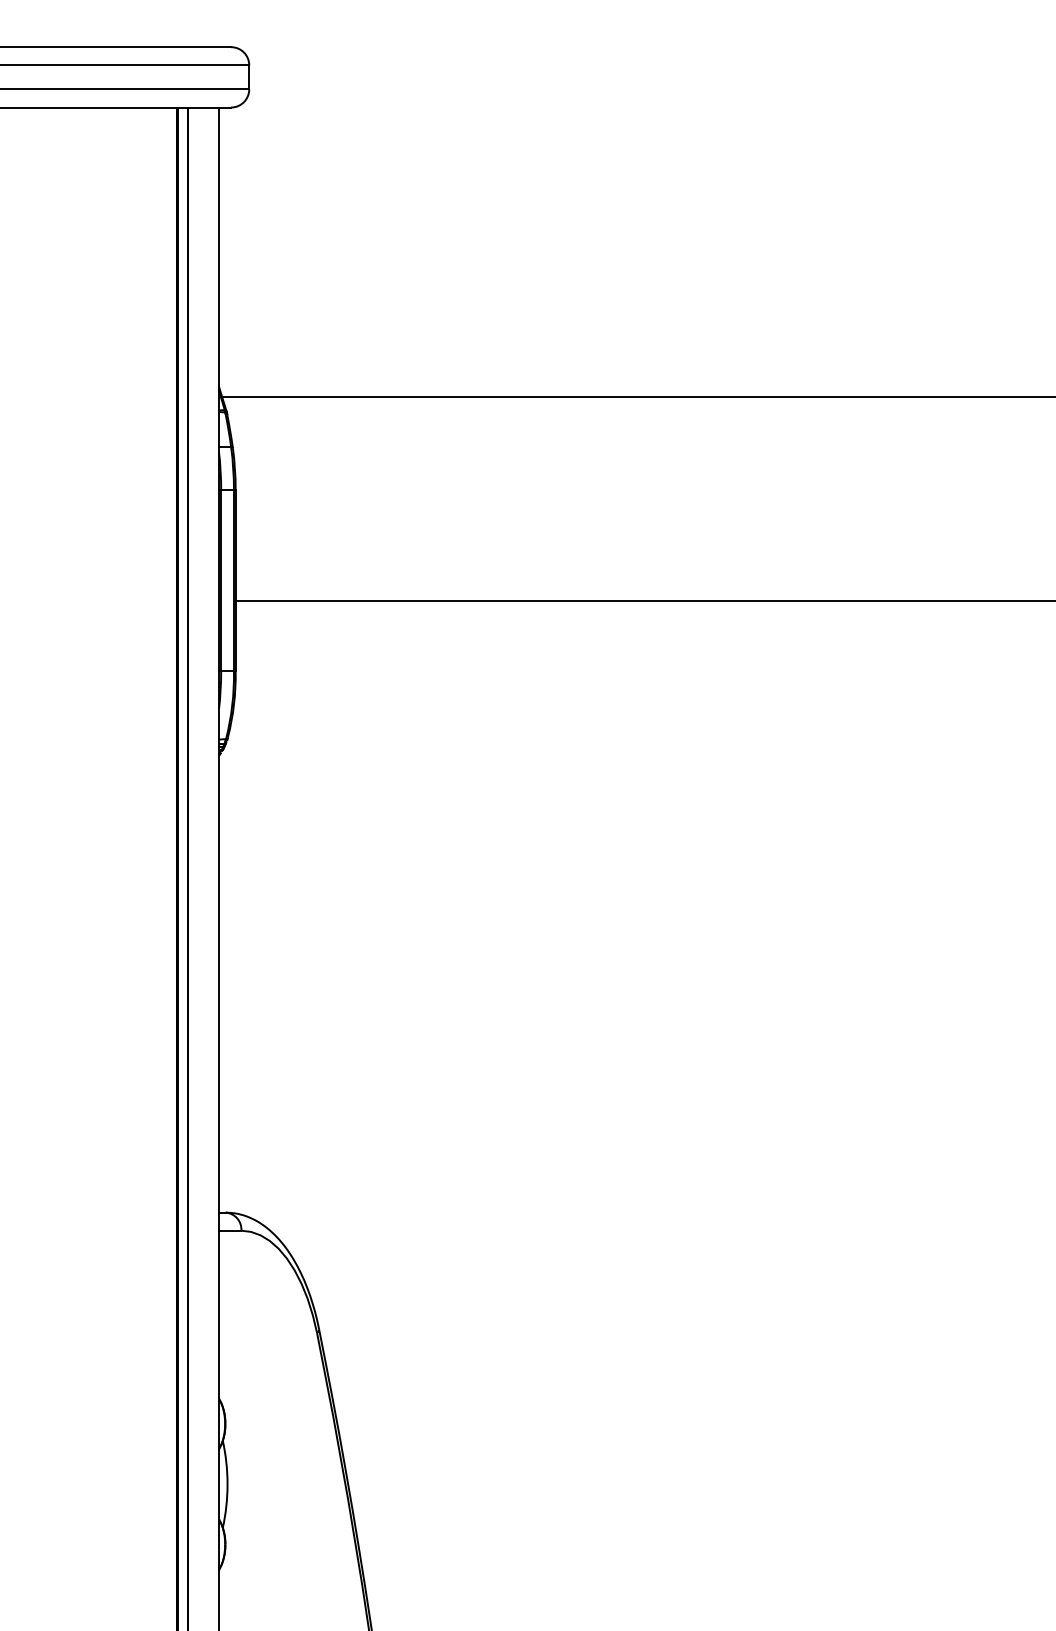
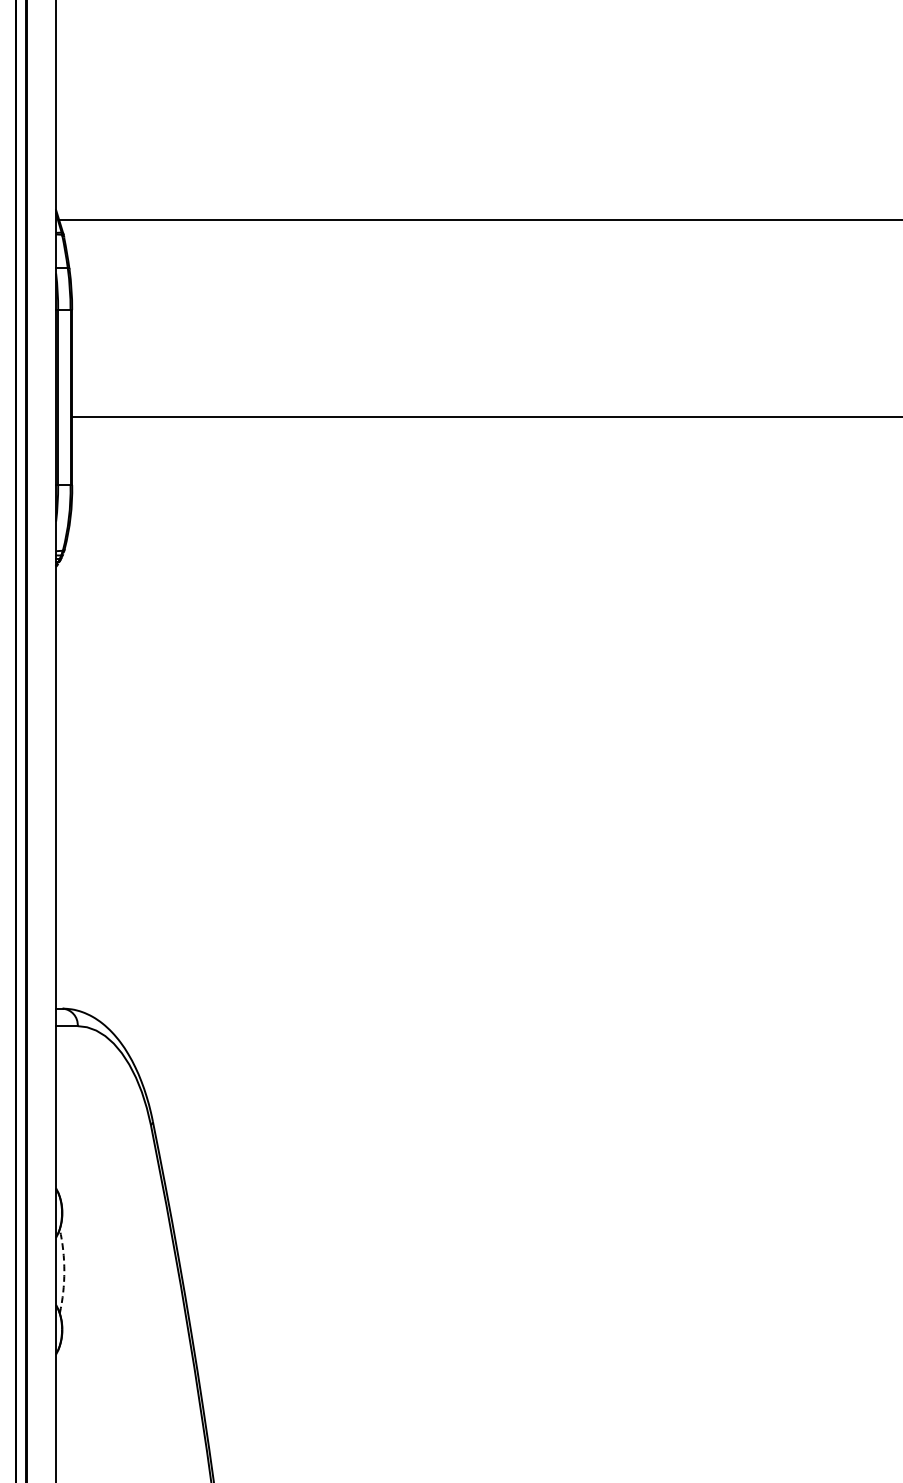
arc: (227, 1484) -> (64, 1271), solid -> dashed

